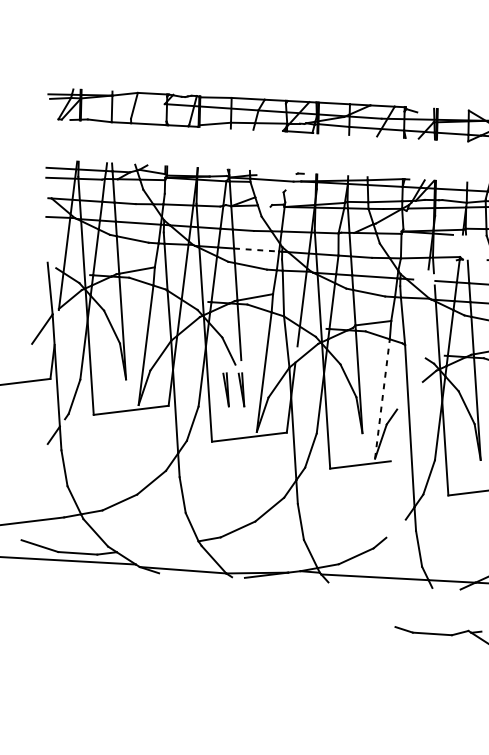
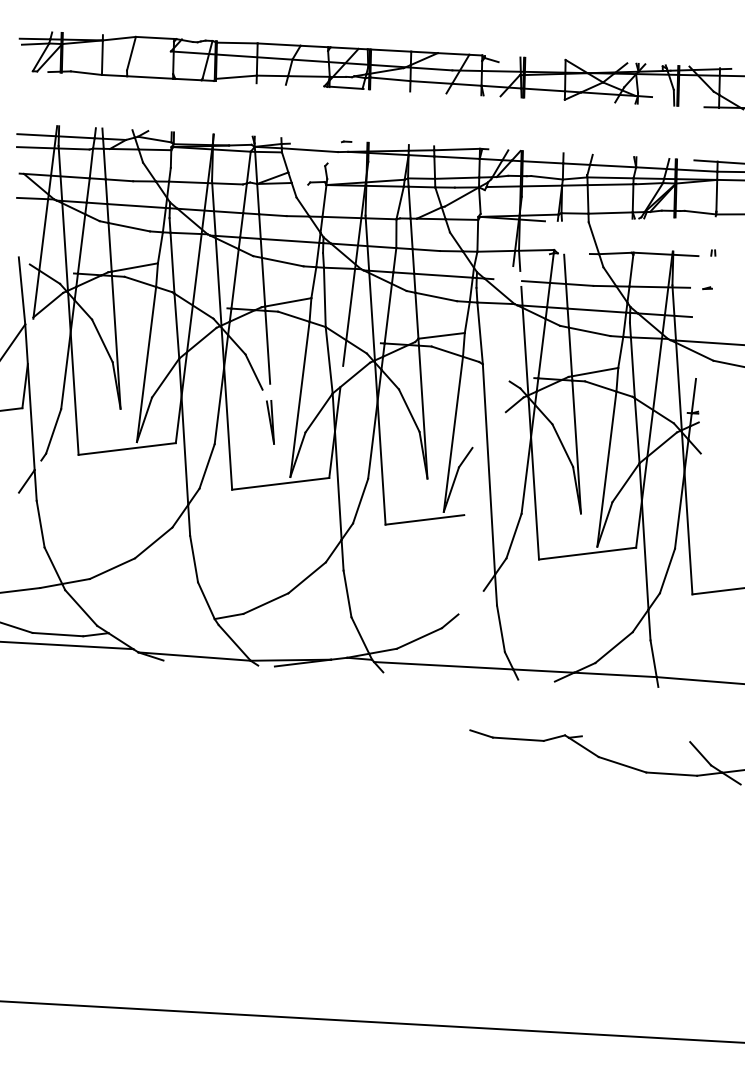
line: (256, 249) -> (290, 240), dashed -> solid
part: (226, 389) -> (250, 422), removed
line: (382, 398) -> (453, 433), dashed -> solid

